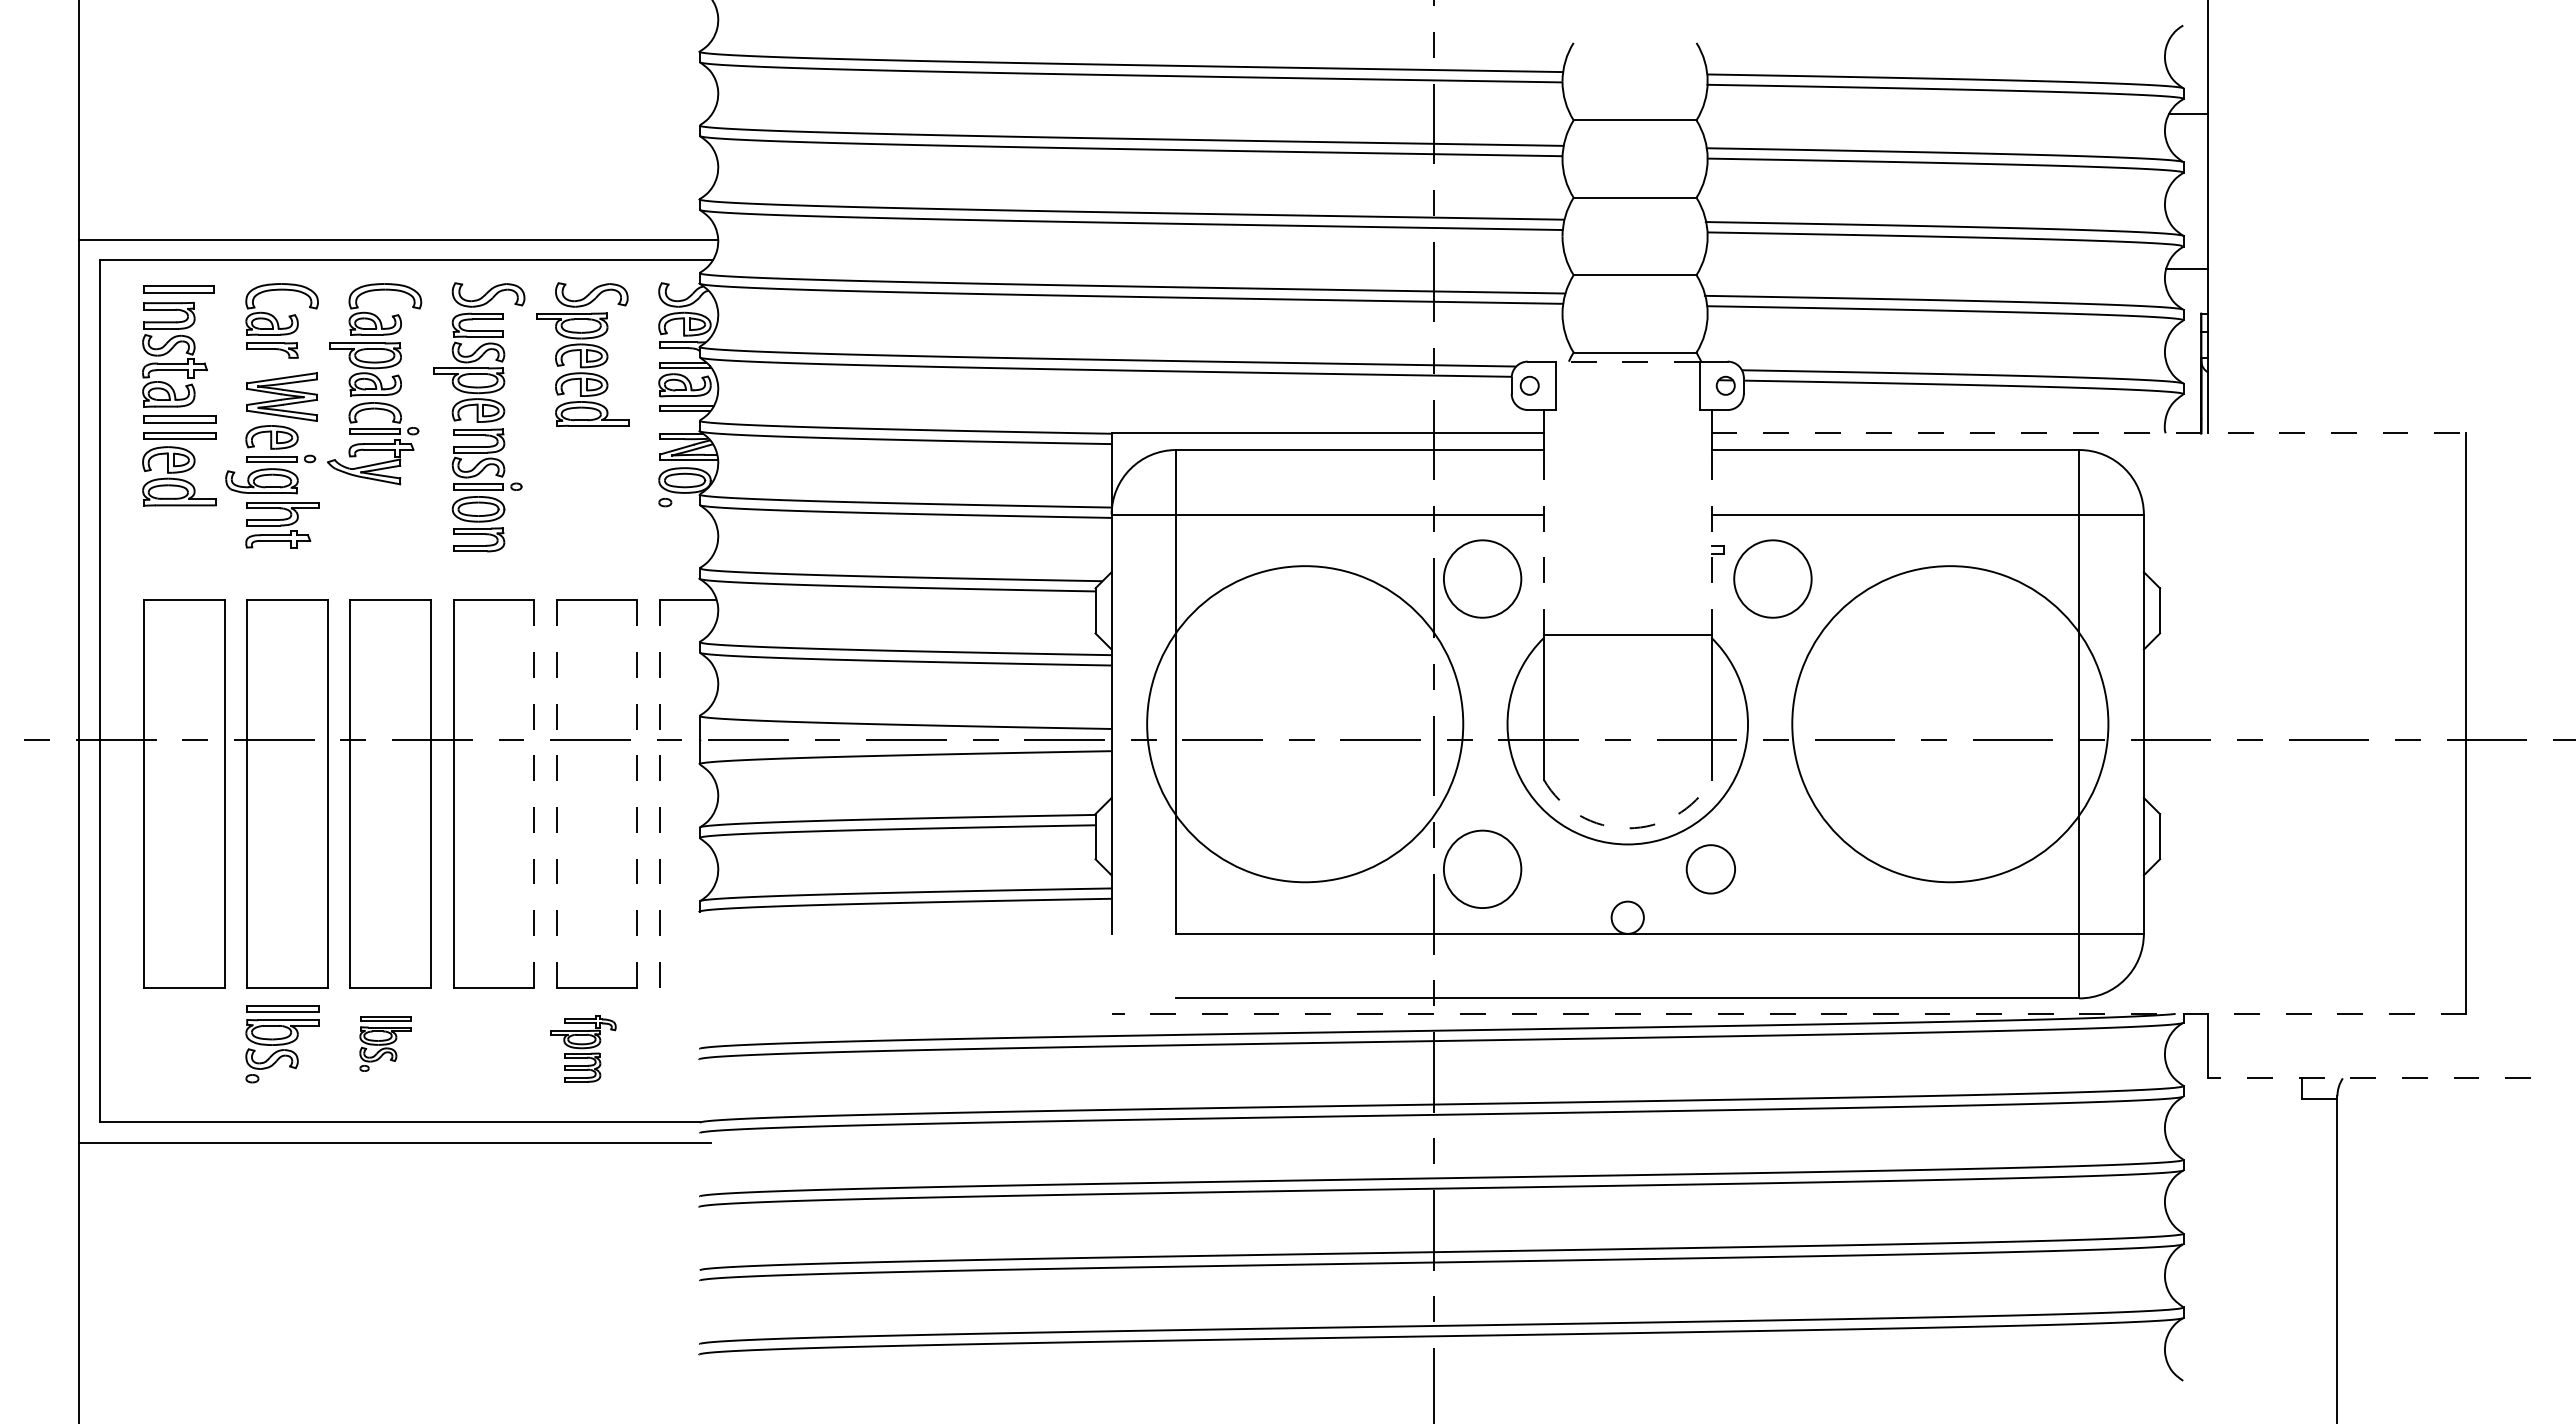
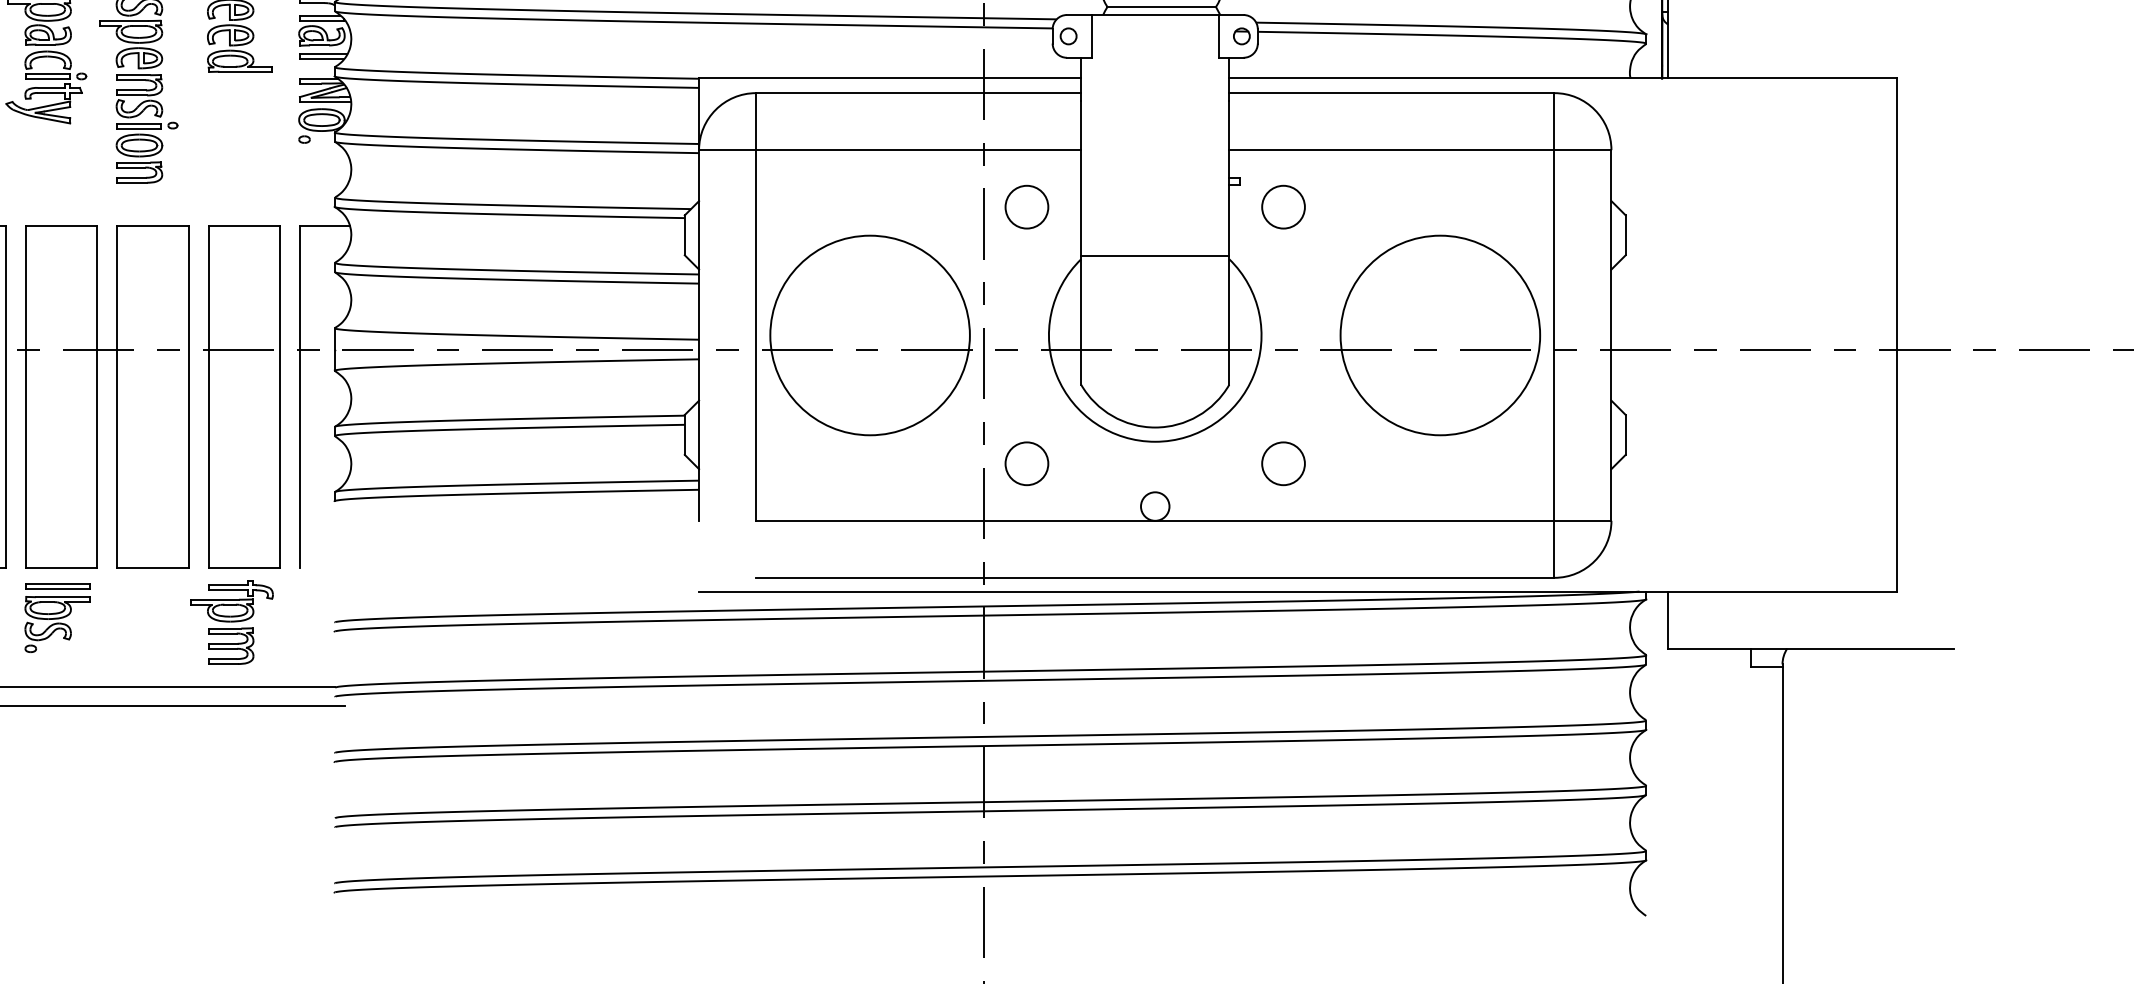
line: (1627, 361) -> (1155, 14), dashed -> solid
line: (2089, 433) -> (1563, 78), dashed -> solid
line: (1543, 546) -> (1080, 178), dashed -> solid
line: (1711, 546) -> (1229, 178), dashed -> solid
circle: (1482, 578) -> (1026, 206), size x0.62
circle: (1772, 578) -> (1283, 206), size x0.62
circle: (1305, 724) -> (870, 335), size x0.71
circle: (1950, 724) -> (1440, 335), size x0.71
line: (534, 794) -> (188, 397), dashed -> solid
line: (556, 794) -> (208, 397), dashed -> solid
line: (637, 794) -> (279, 397), dashed -> solid
line: (660, 794) -> (300, 397), dashed -> solid
arc: (1627, 828) -> (1155, 427), dashed -> solid
circle: (1482, 869) -> (1026, 463), size x0.62
circle: (1710, 869) -> (1283, 463), moved
line: (1788, 1013) -> (1297, 591), dashed -> solid
part: (385, 1044) -> (57, 618), size x1.43
part: (583, 1048) -> (232, 622), size x1.43
line: (2369, 1078) -> (1810, 648), dashed -> solid

